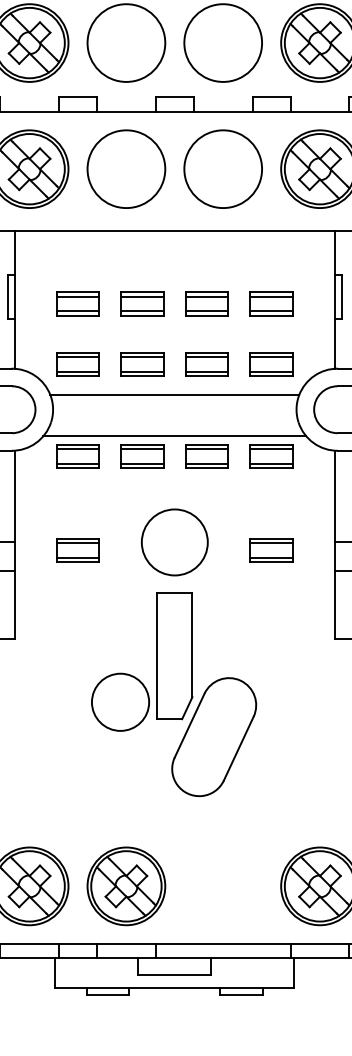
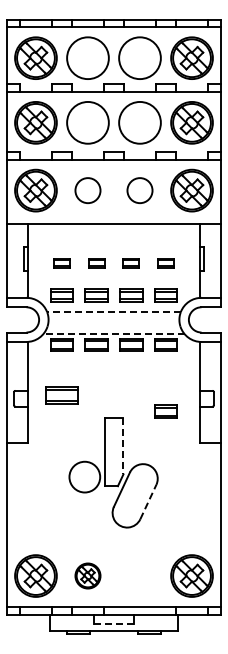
circle: (125, 168) -> (87, 190), size x0.6
circle: (222, 168) -> (139, 190), size x0.6
part: (77, 302) -> (61, 262), size x0.7
part: (142, 302) -> (96, 262), size x0.7
part: (207, 302) -> (131, 262), size x0.7
part: (270, 302) -> (165, 262), size x0.7
line: (175, 395) -> (114, 312), solid -> dashed
line: (175, 436) -> (114, 334), solid -> dashed
circle: (173, 541) -> (113, 390), removed
part: (77, 550) -> (61, 395), size x1.4
part: (270, 550) -> (165, 411), moved
line: (192, 645) -> (123, 446), solid -> dashed
line: (239, 749) -> (148, 502), solid -> dashed
part: (125, 885) -> (87, 575), size x0.6
line: (175, 974) -> (114, 623), solid -> dashed

